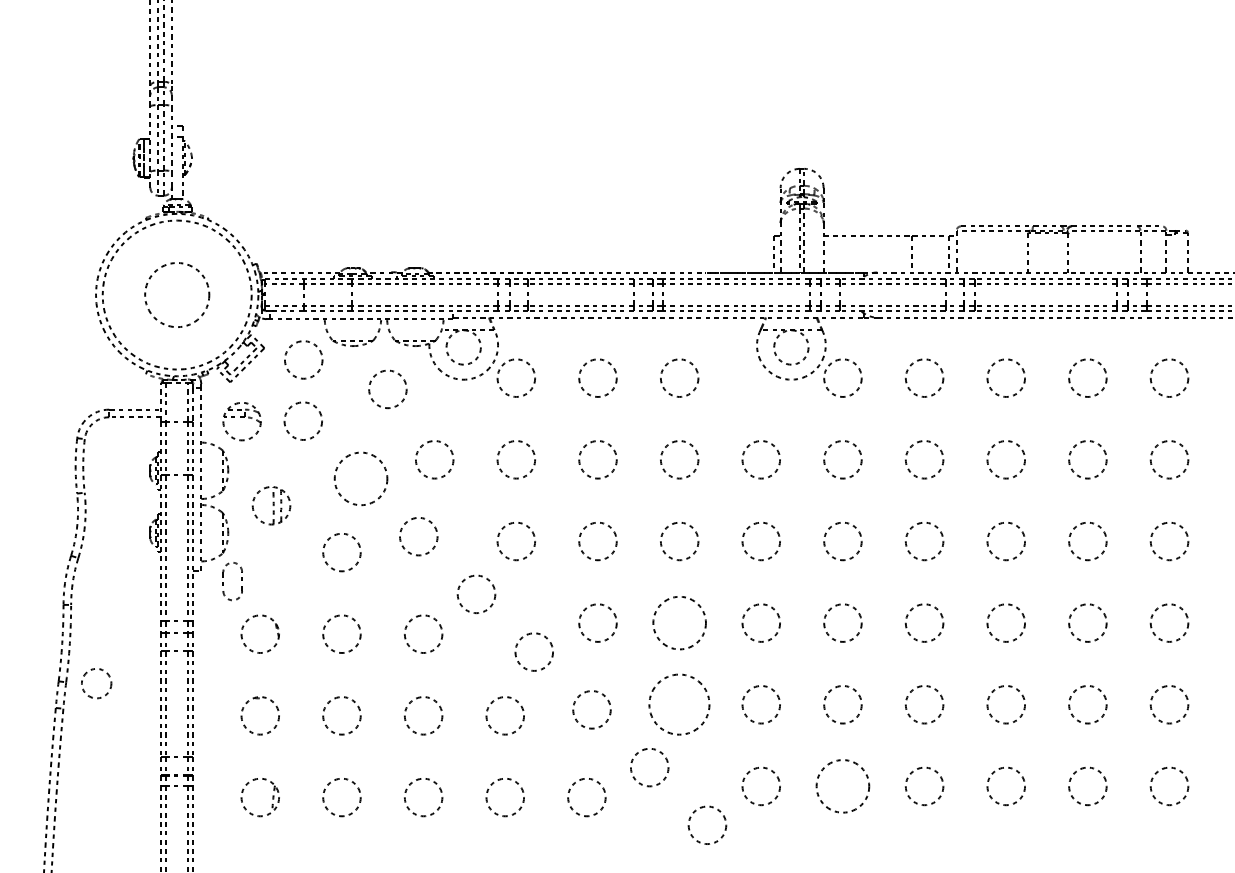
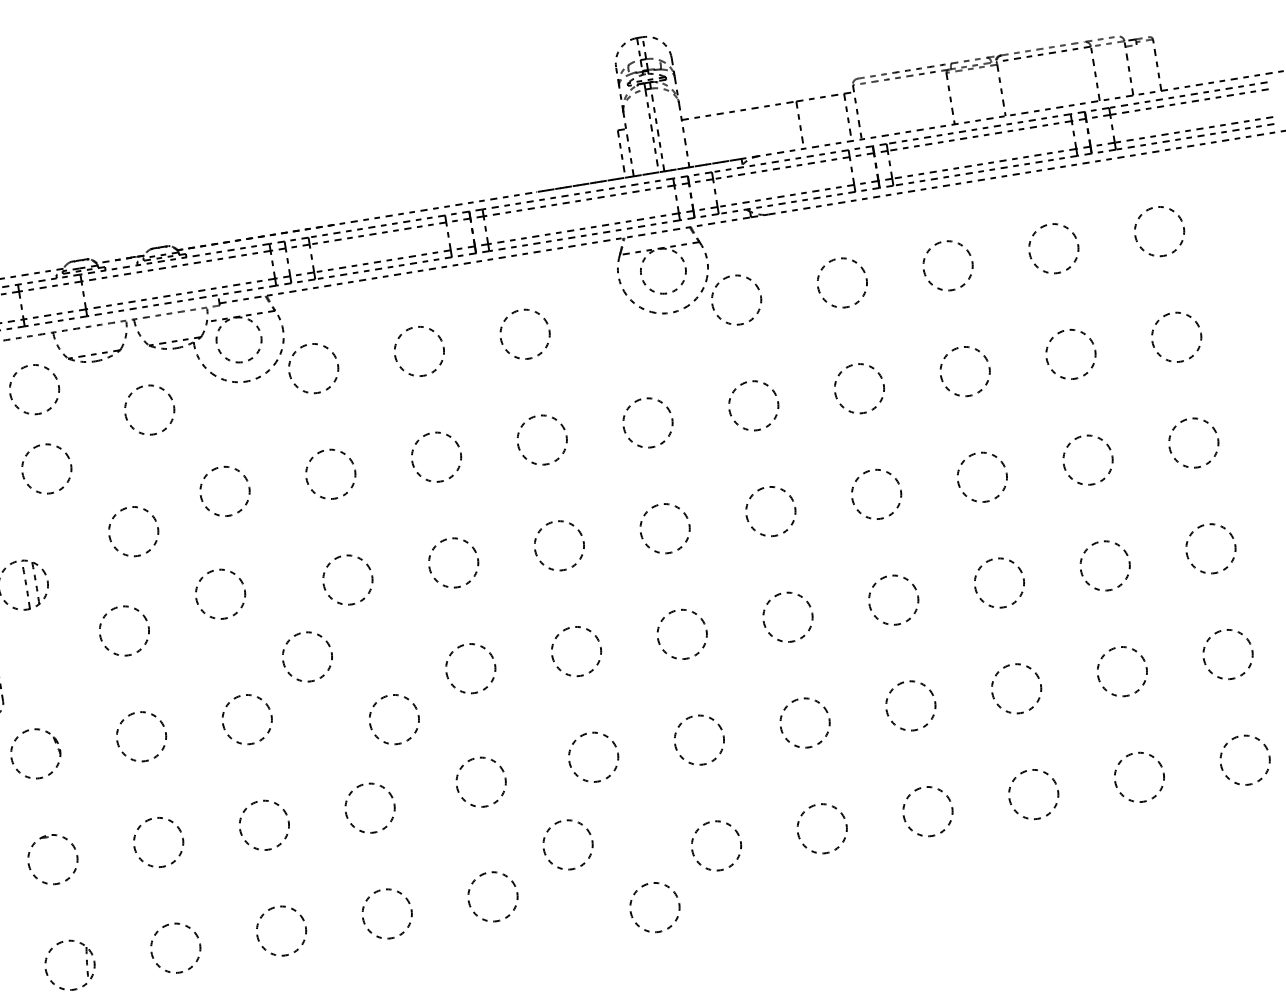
circle: (360, 478) -> (132, 531), size x0.71
circle: (679, 622) -> (576, 650), size x0.71
circle: (679, 704) -> (593, 757), size x0.62
circle: (842, 786) -> (821, 829), size x0.71

